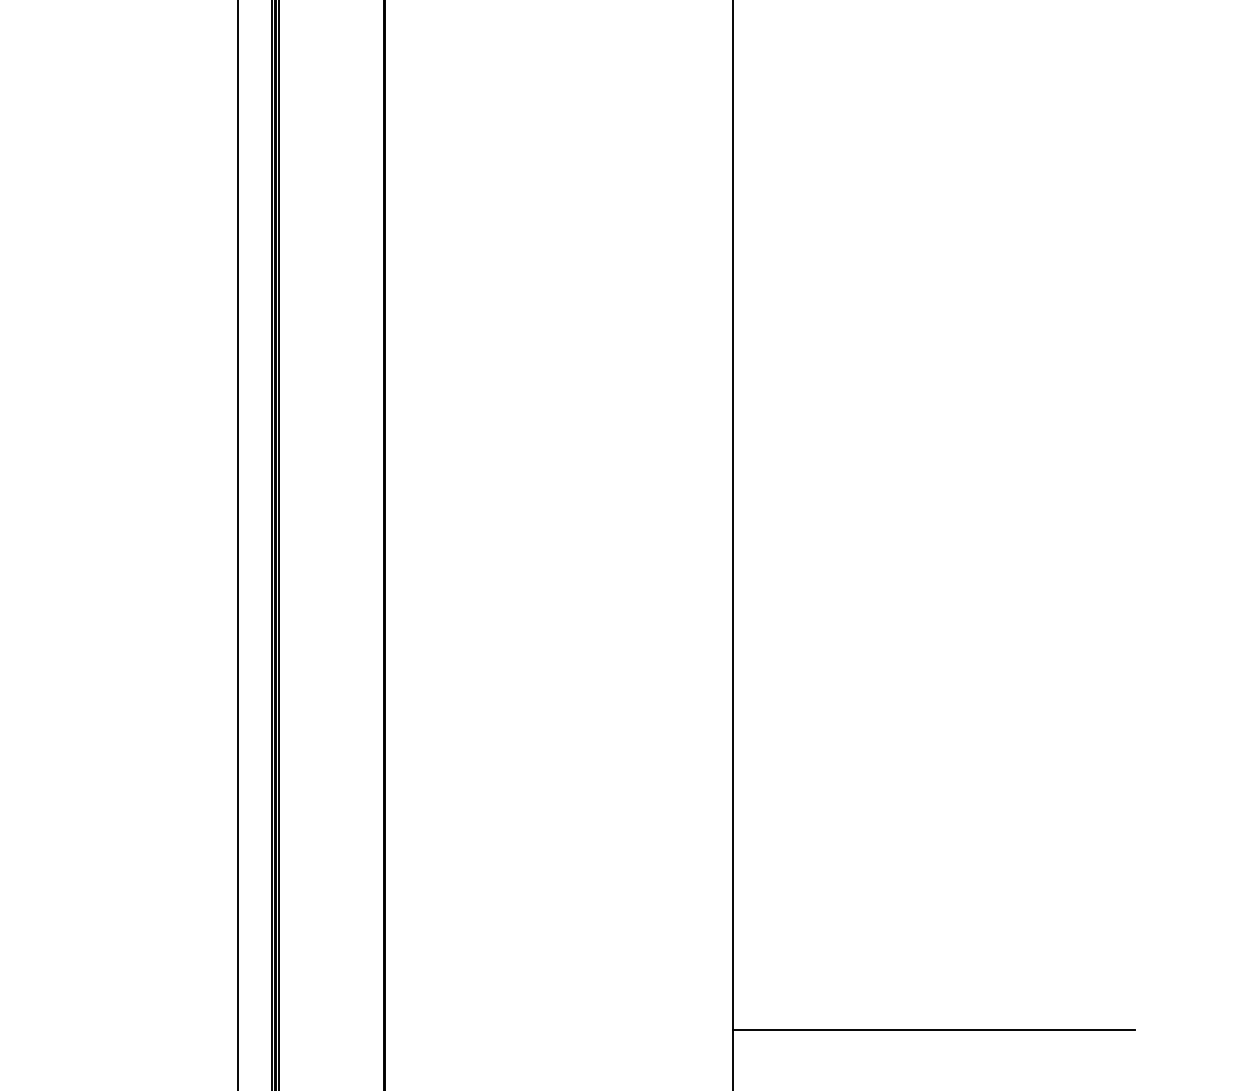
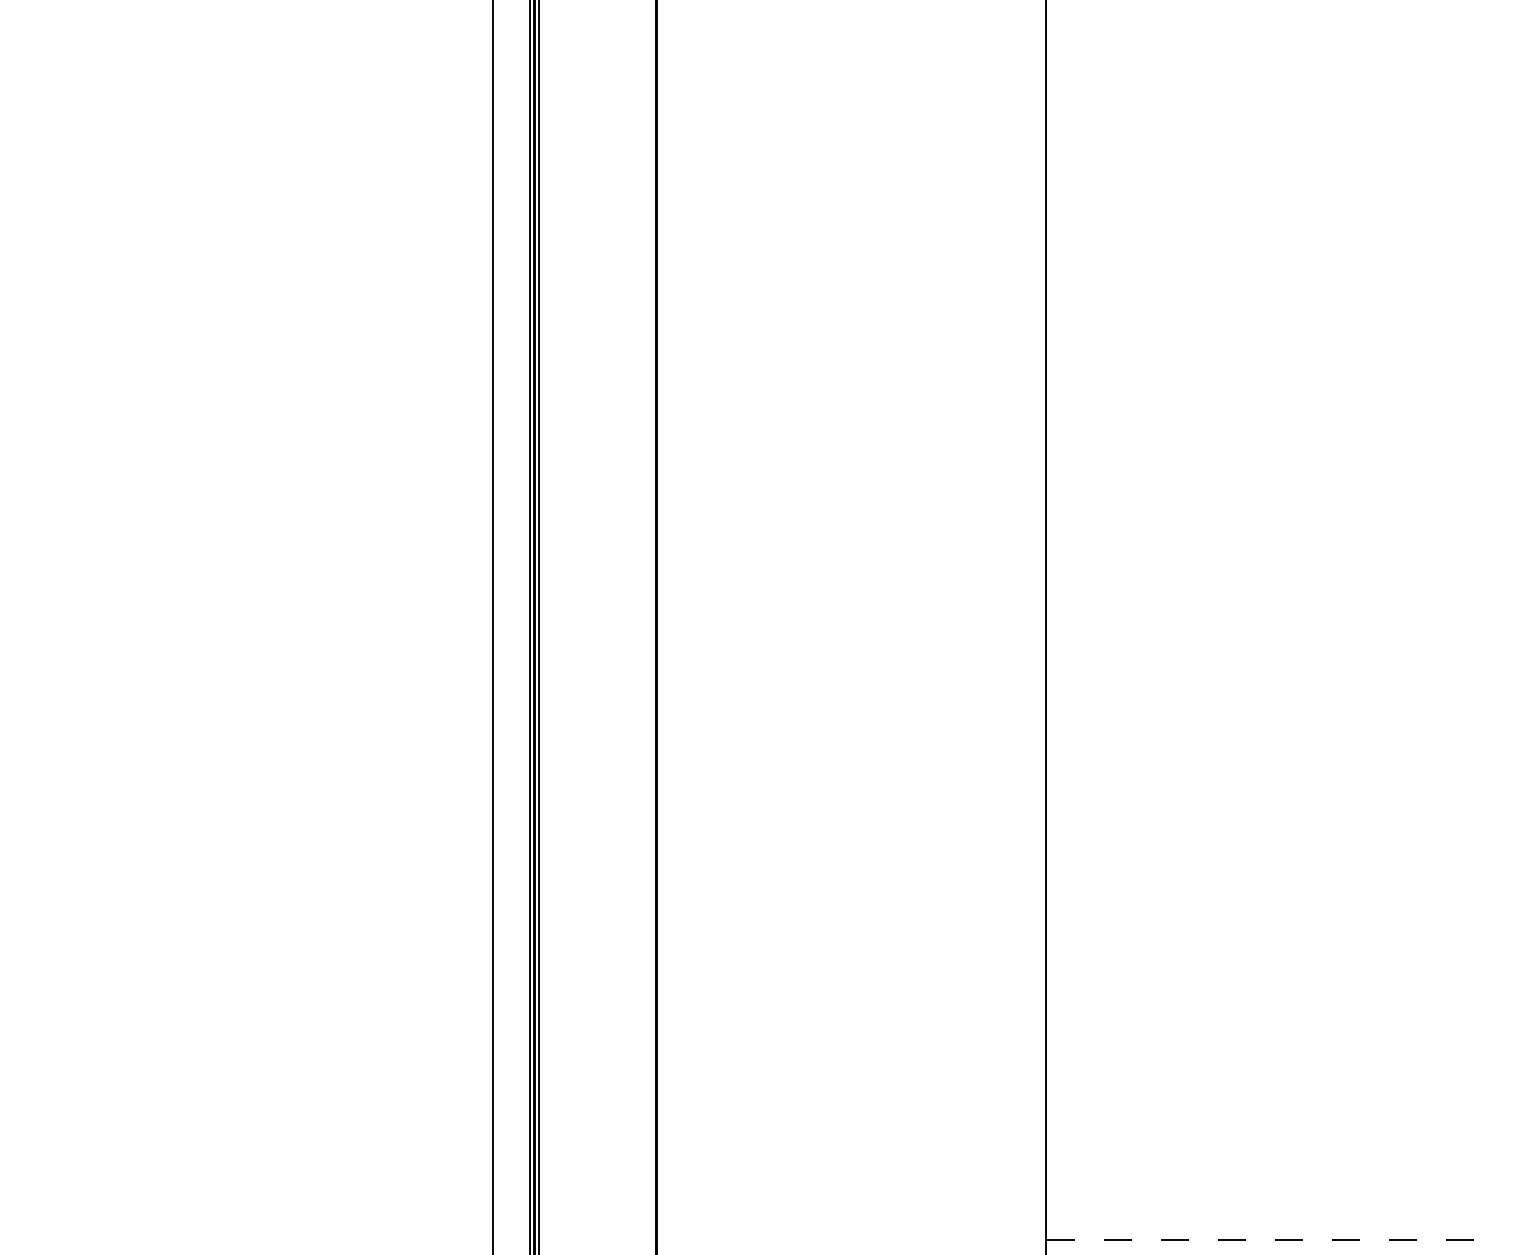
line: (934, 1030) -> (1271, 1240), solid -> dashed

